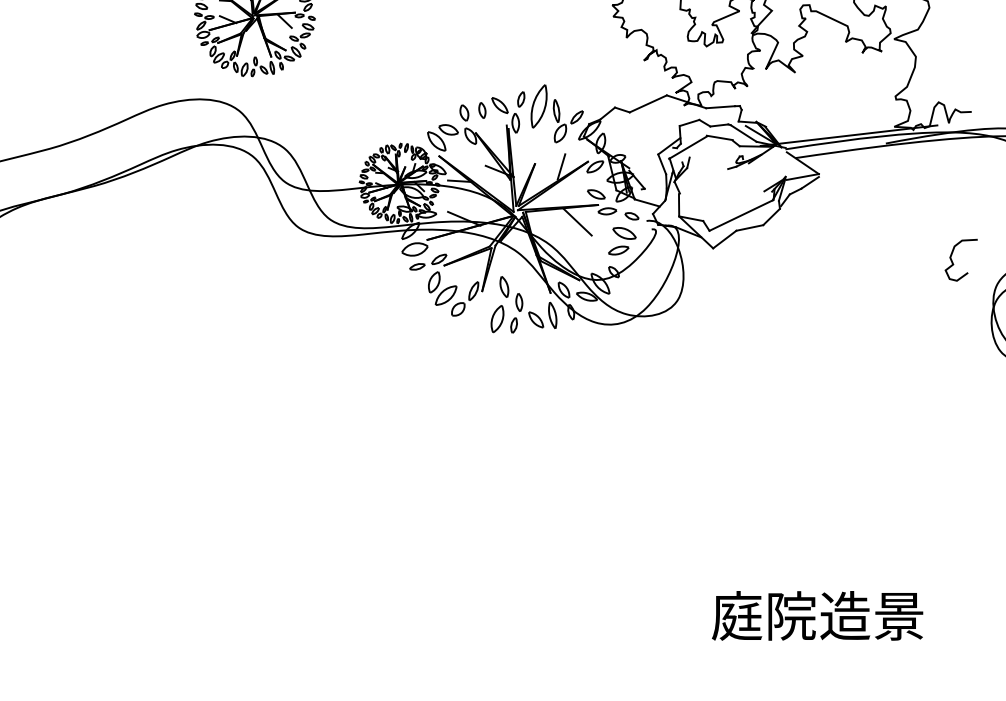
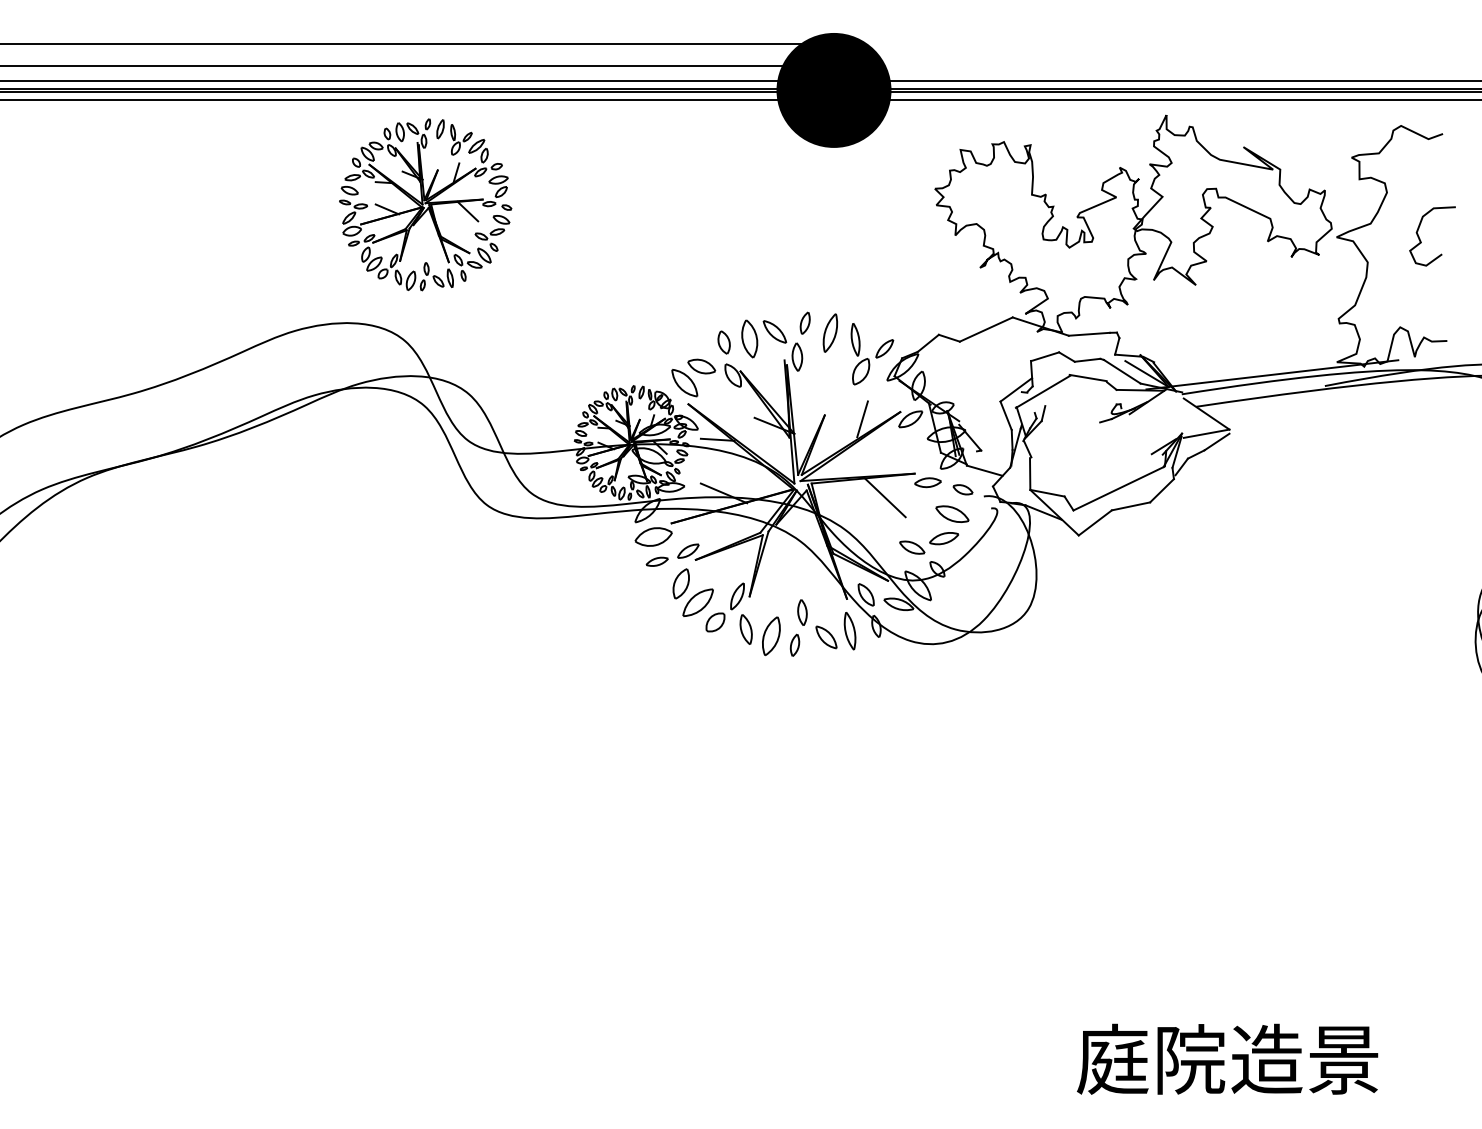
part: (538, 105) -> (829, 332), size x0.62
part: (482, 110) -> (749, 338), size x1.67
part: (596, 194) -> (912, 547), moved
curve: (953, 263) -> (1421, 241), moved
part: (503, 286) -> (745, 629), moved

